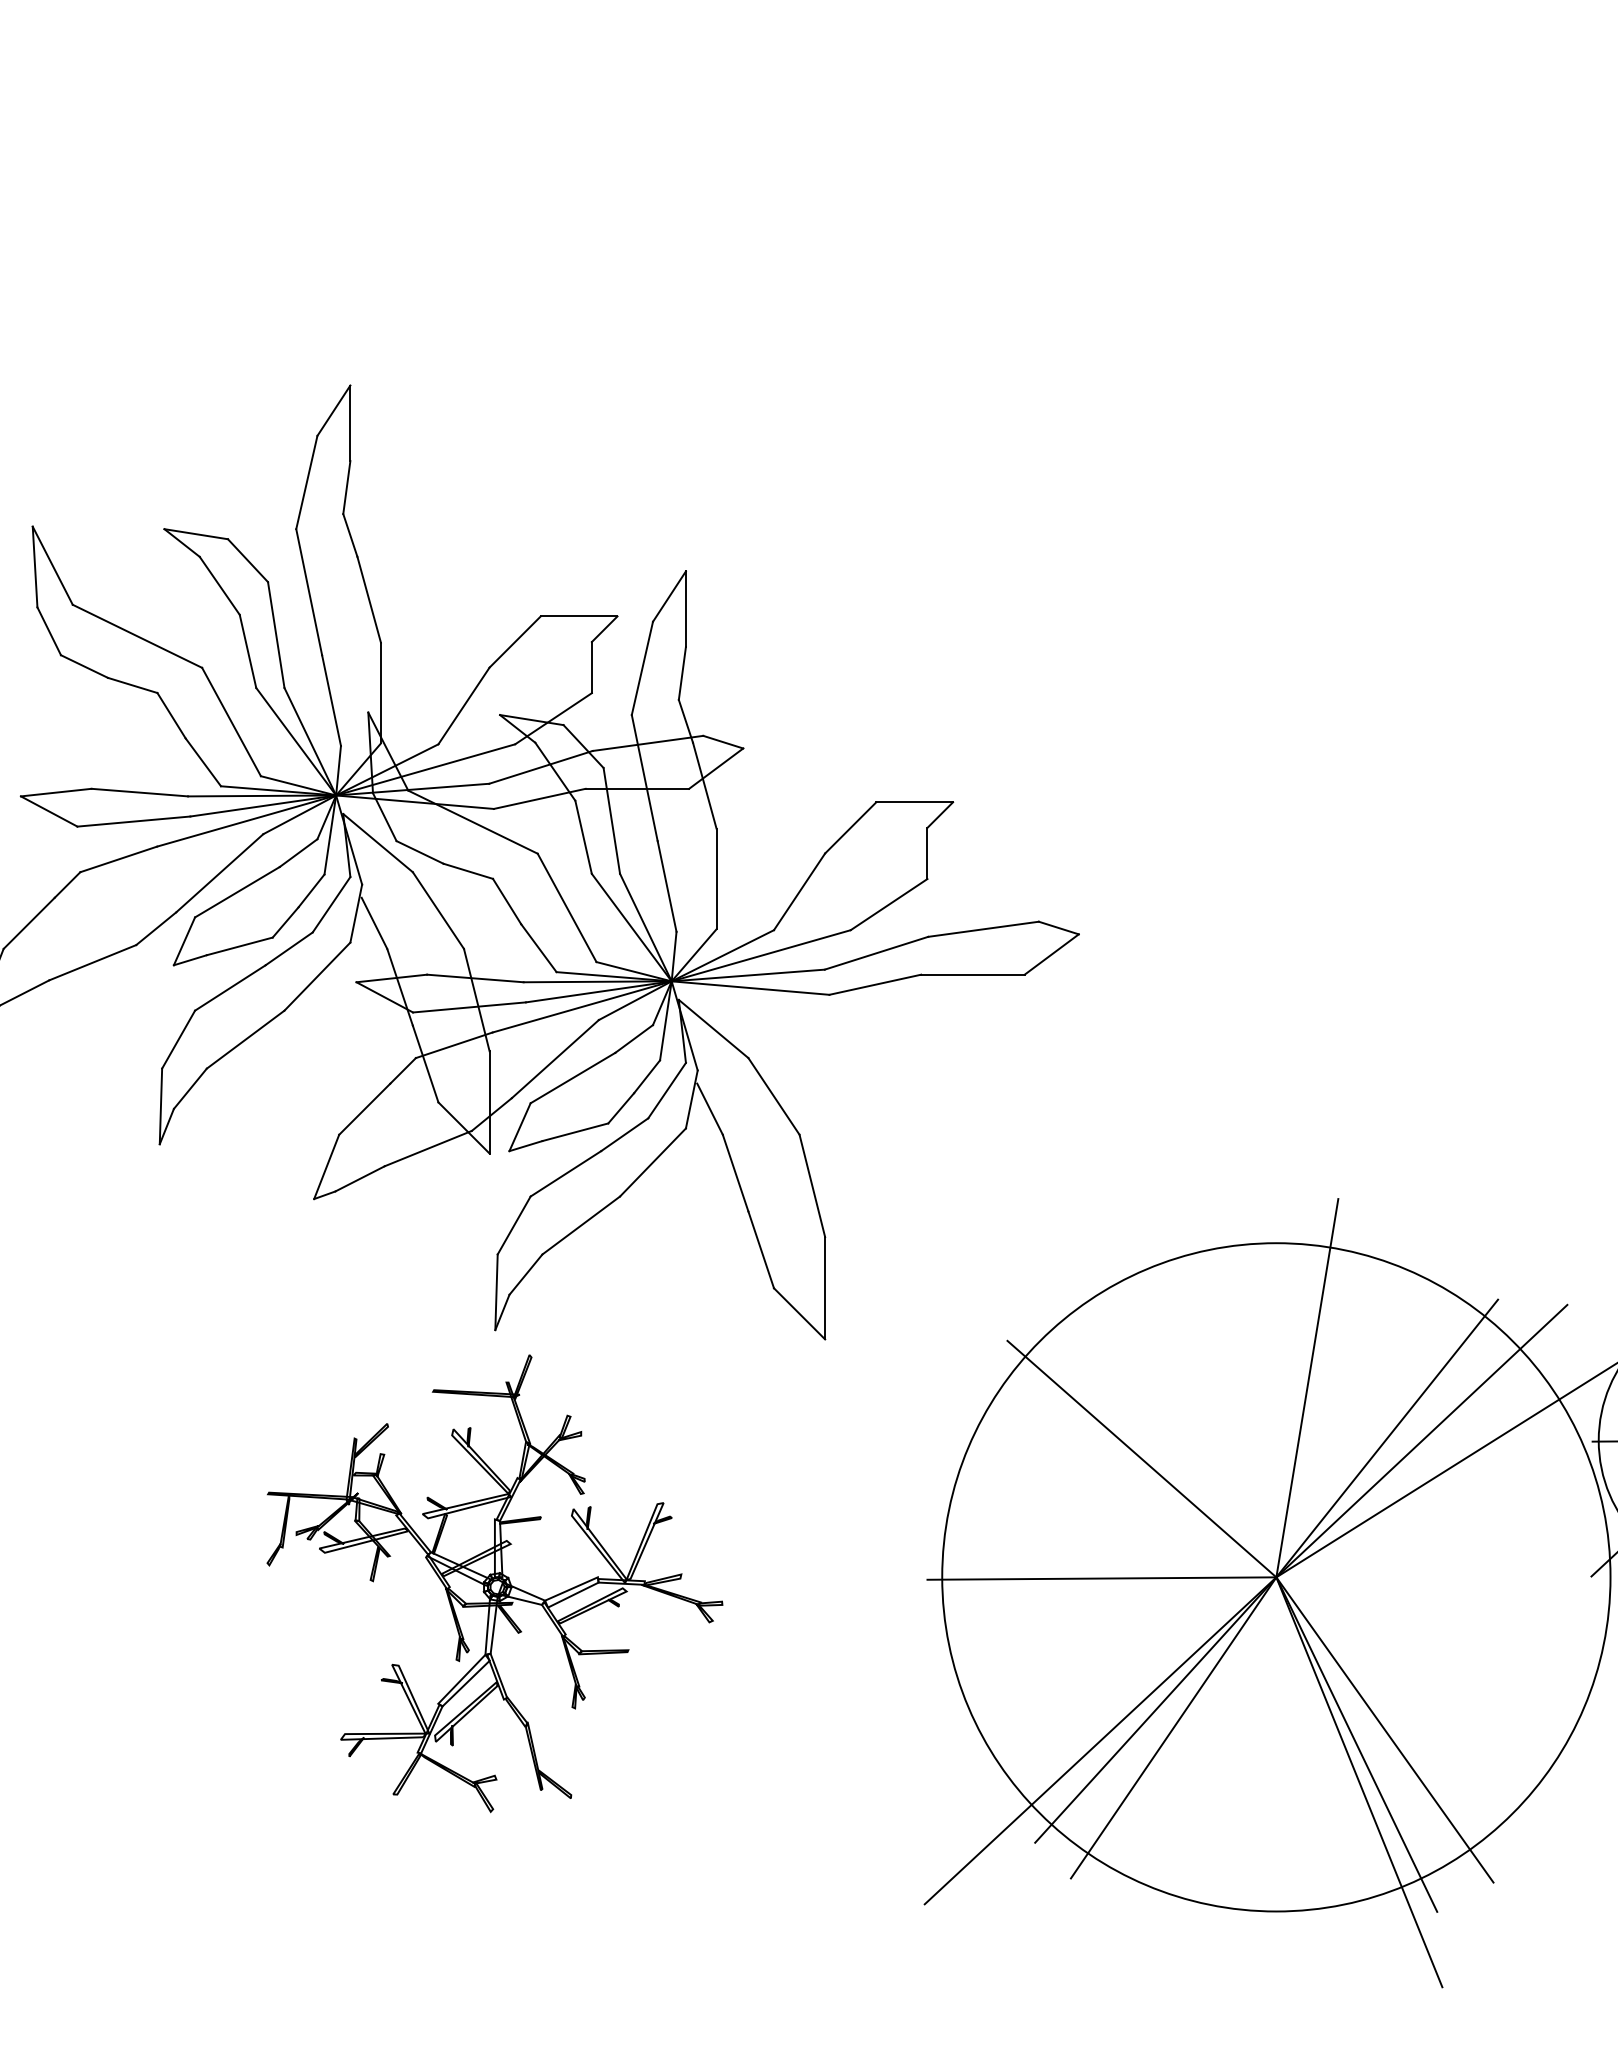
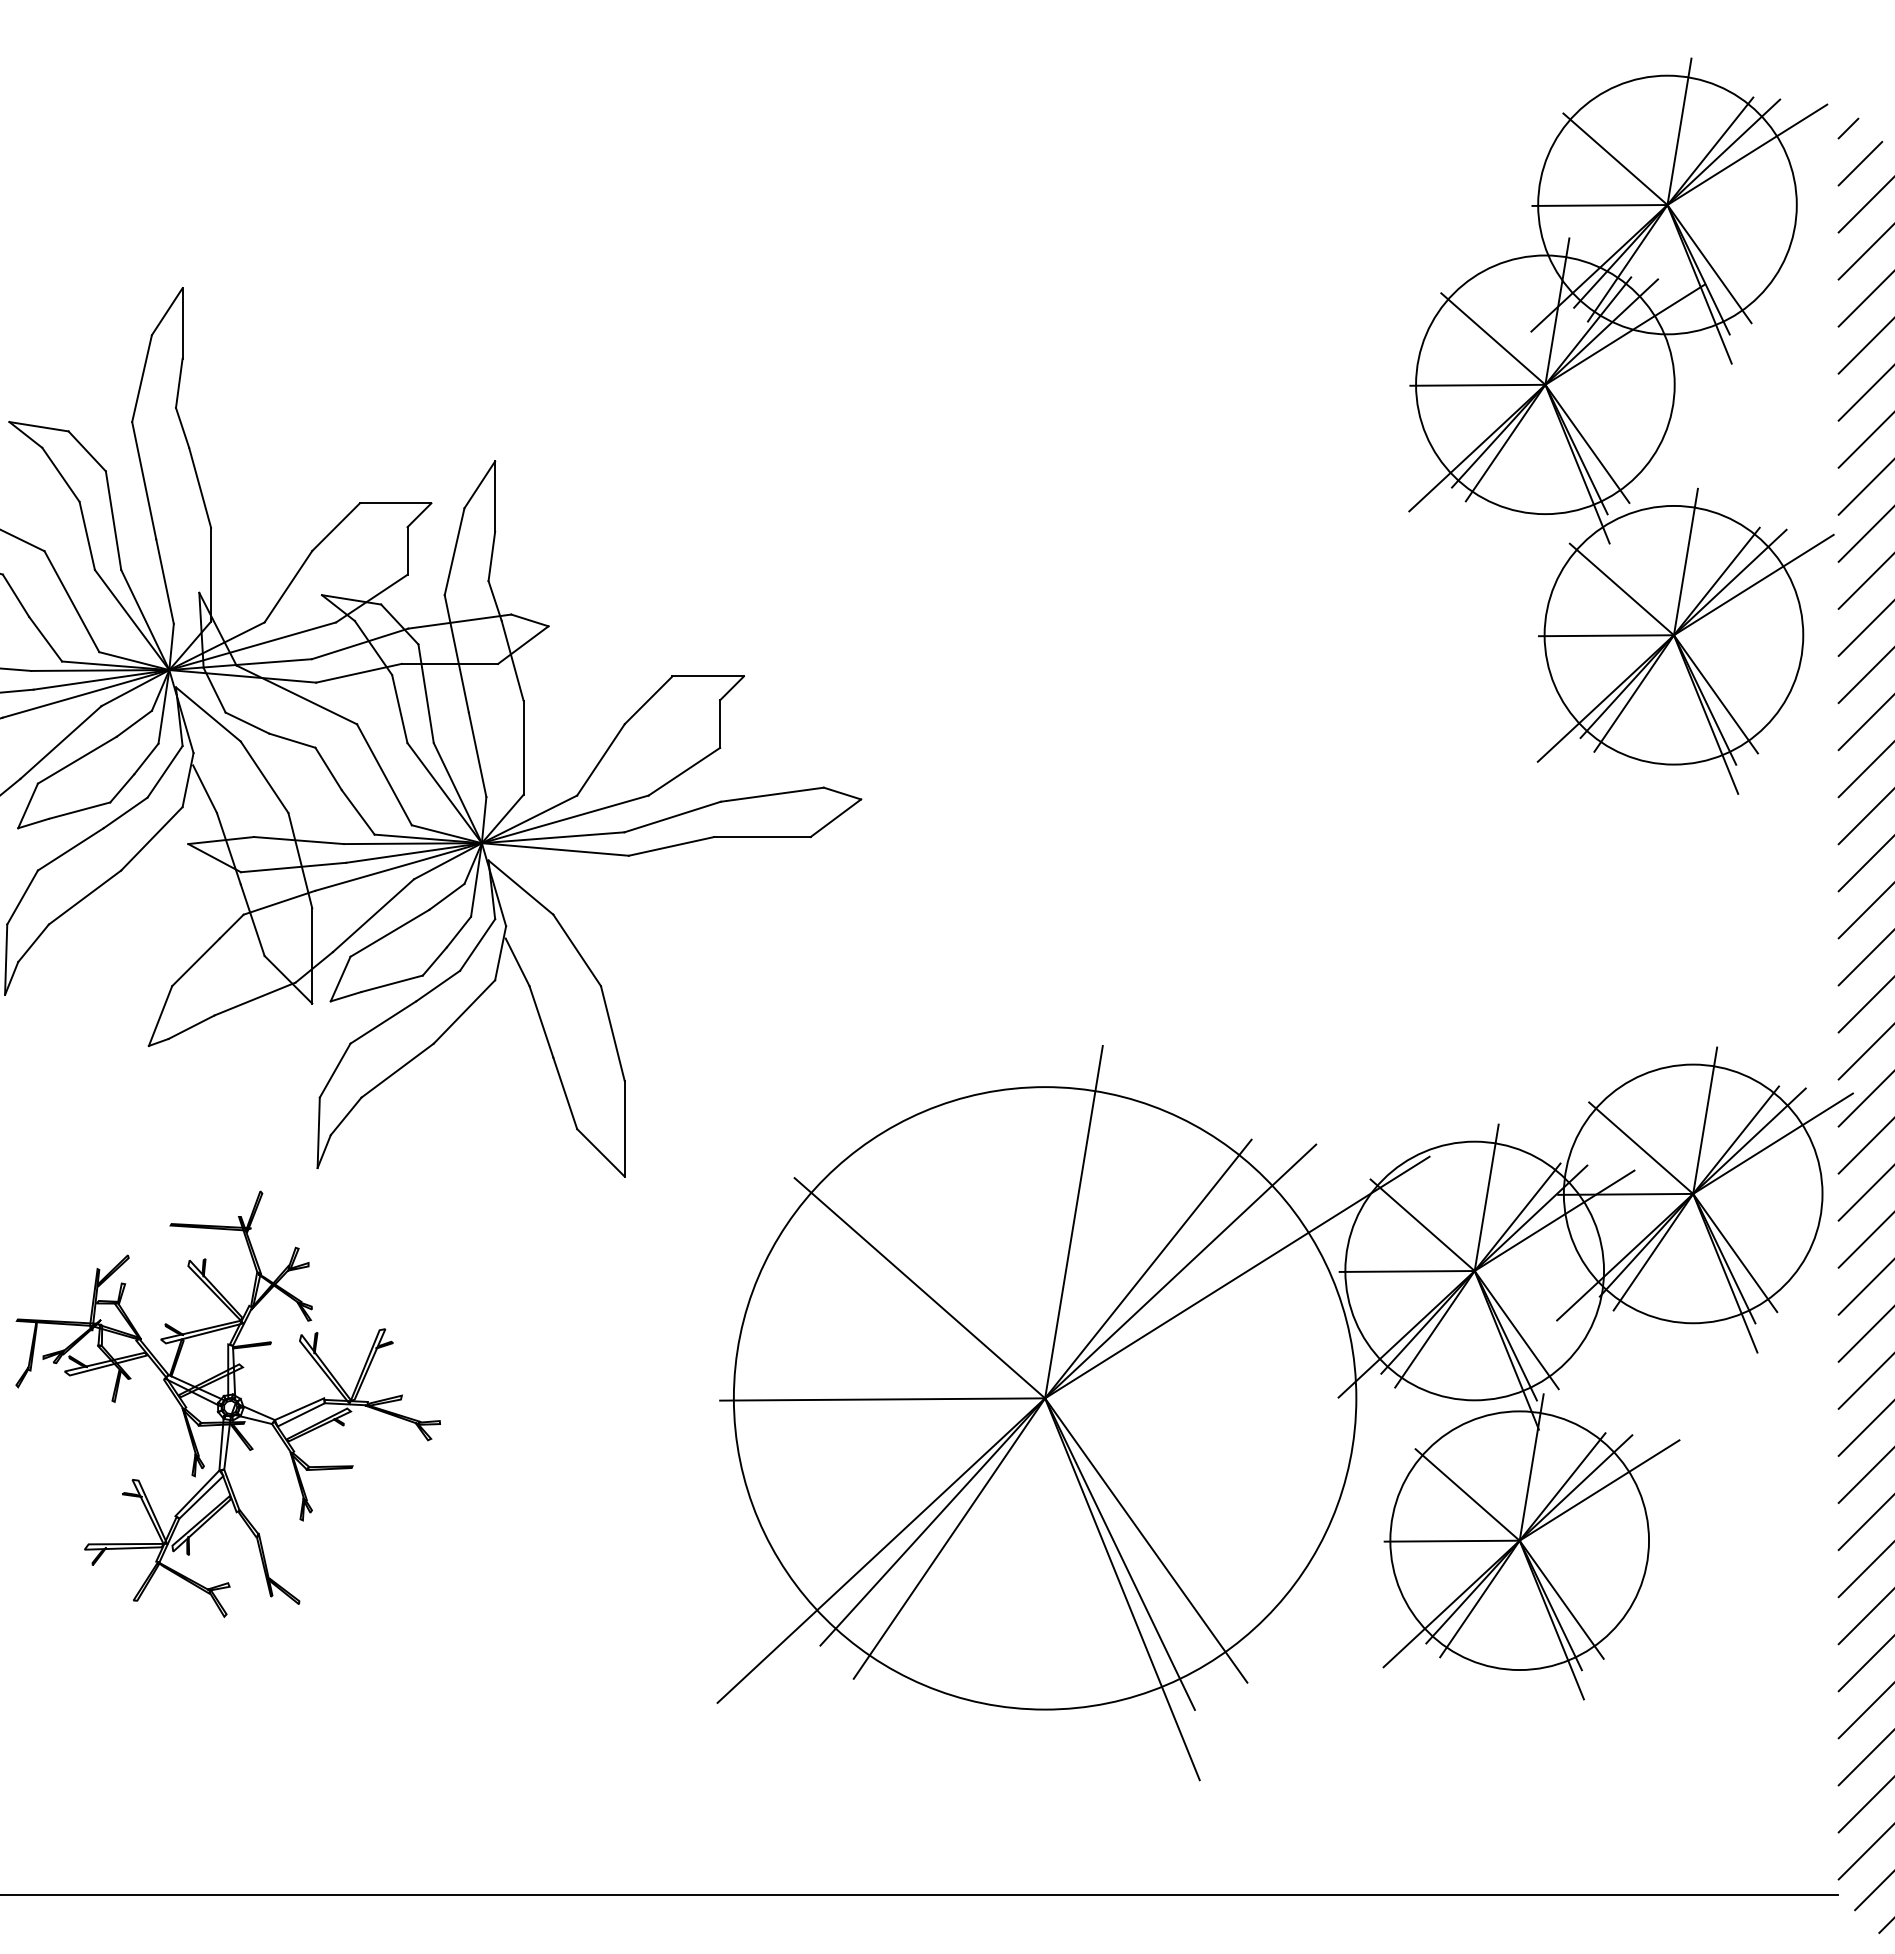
part: (494, 1582) -> (227, 1403), moved

